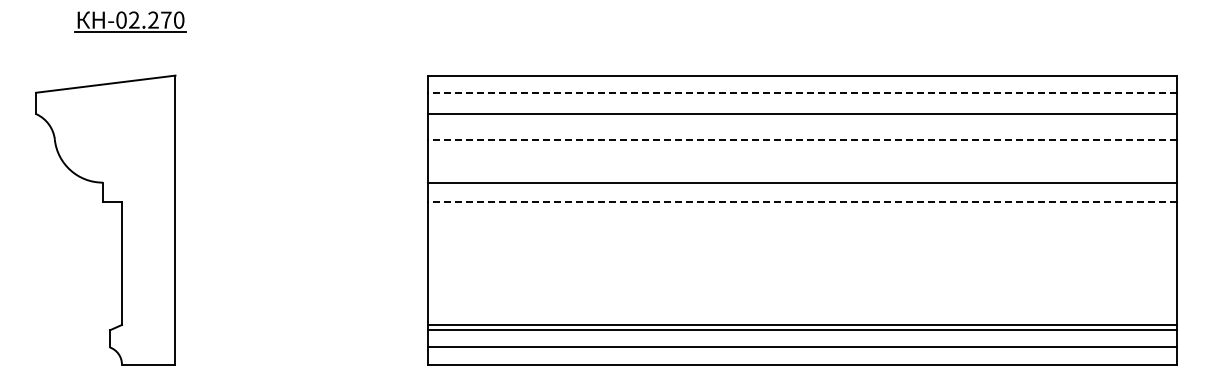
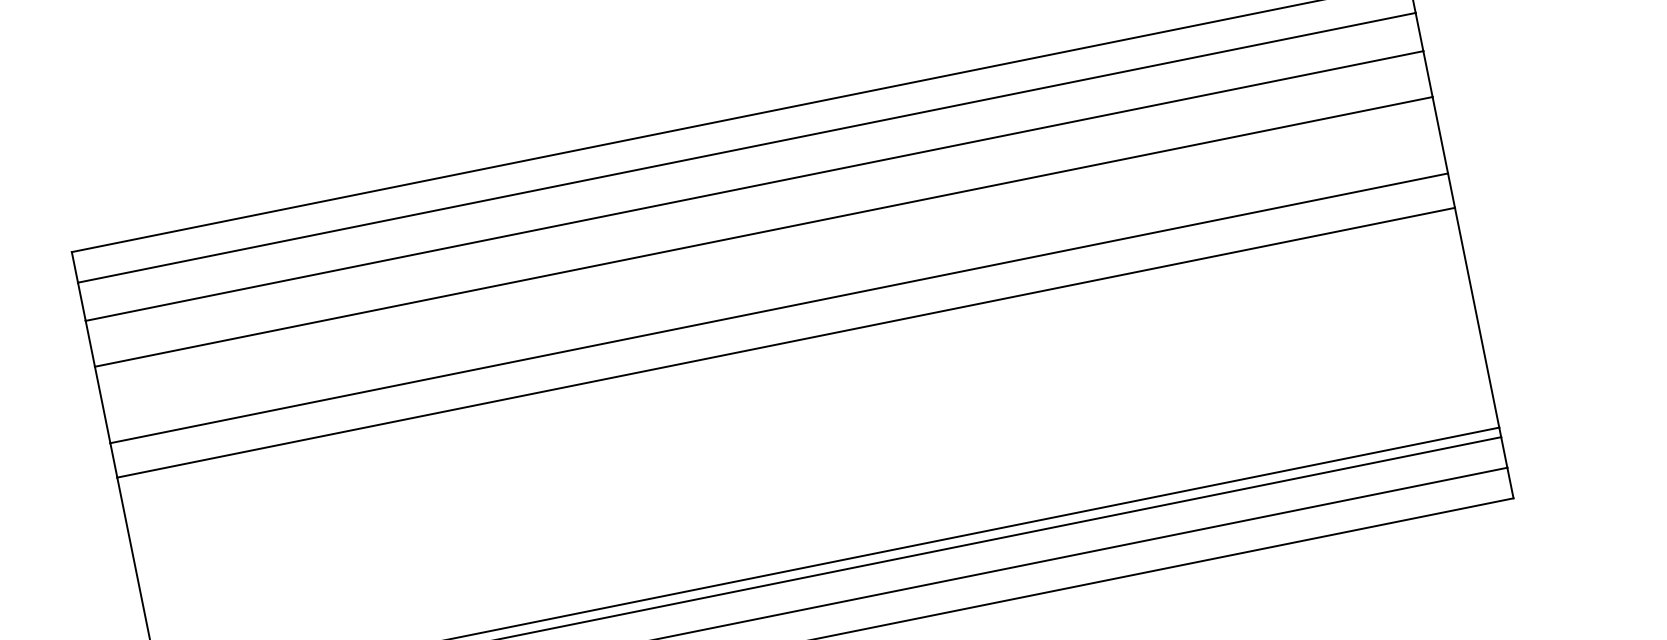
line: (802, 92) -> (747, 147), dashed -> solid
line: (802, 139) -> (764, 231), dashed -> solid
line: (802, 201) -> (786, 341), dashed -> solid

